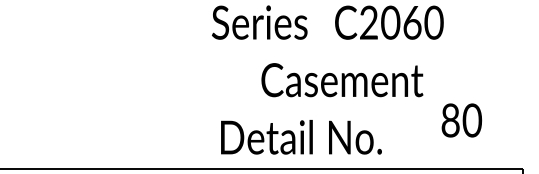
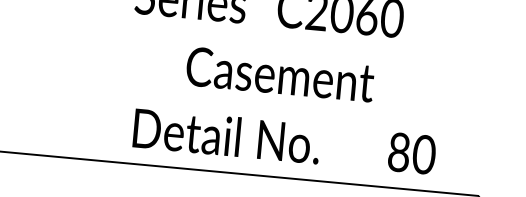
text: (461, 120) -> (411, 153), moved

